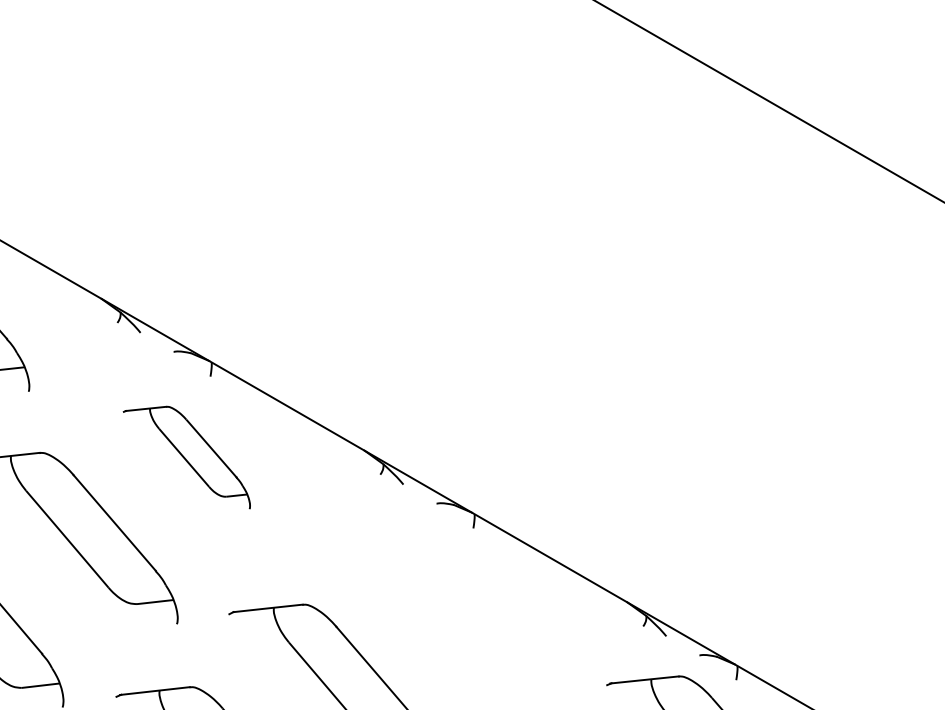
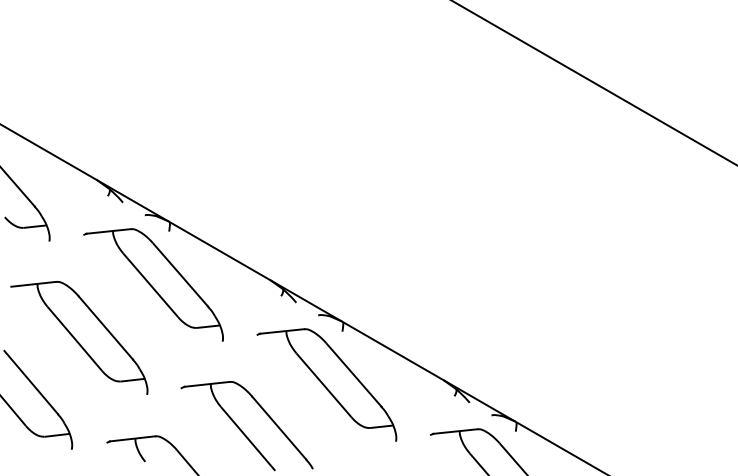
part: (186, 456) -> (153, 284), size x1.67
part: (449, 608) -> (326, 384), added

